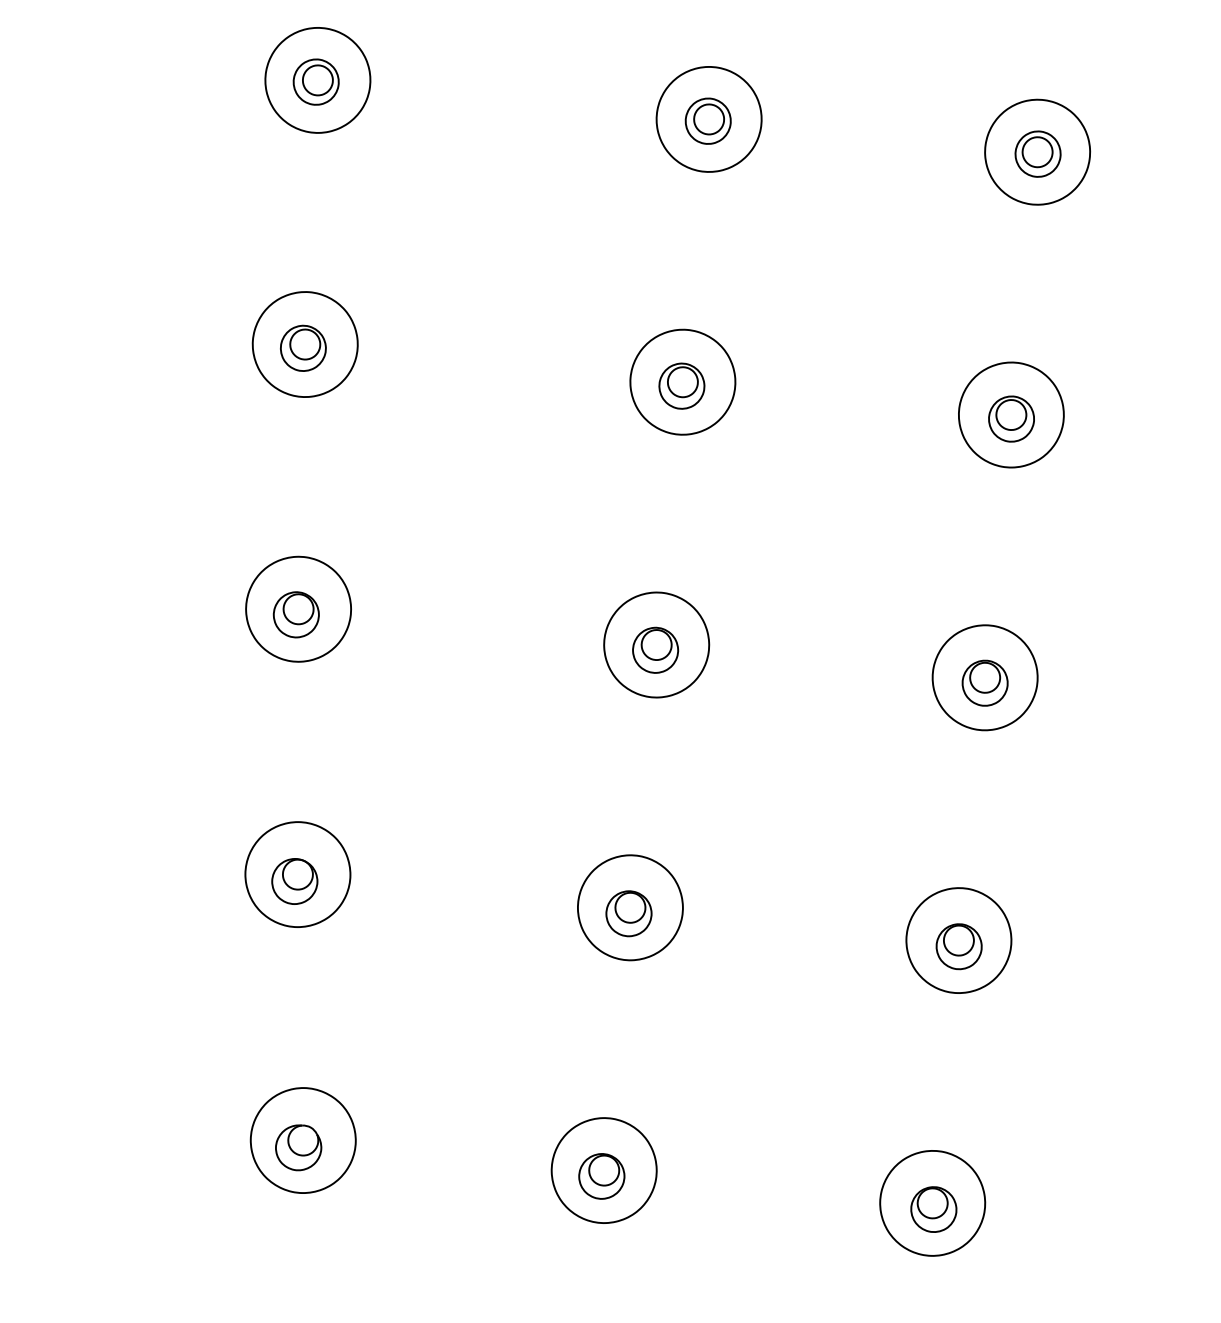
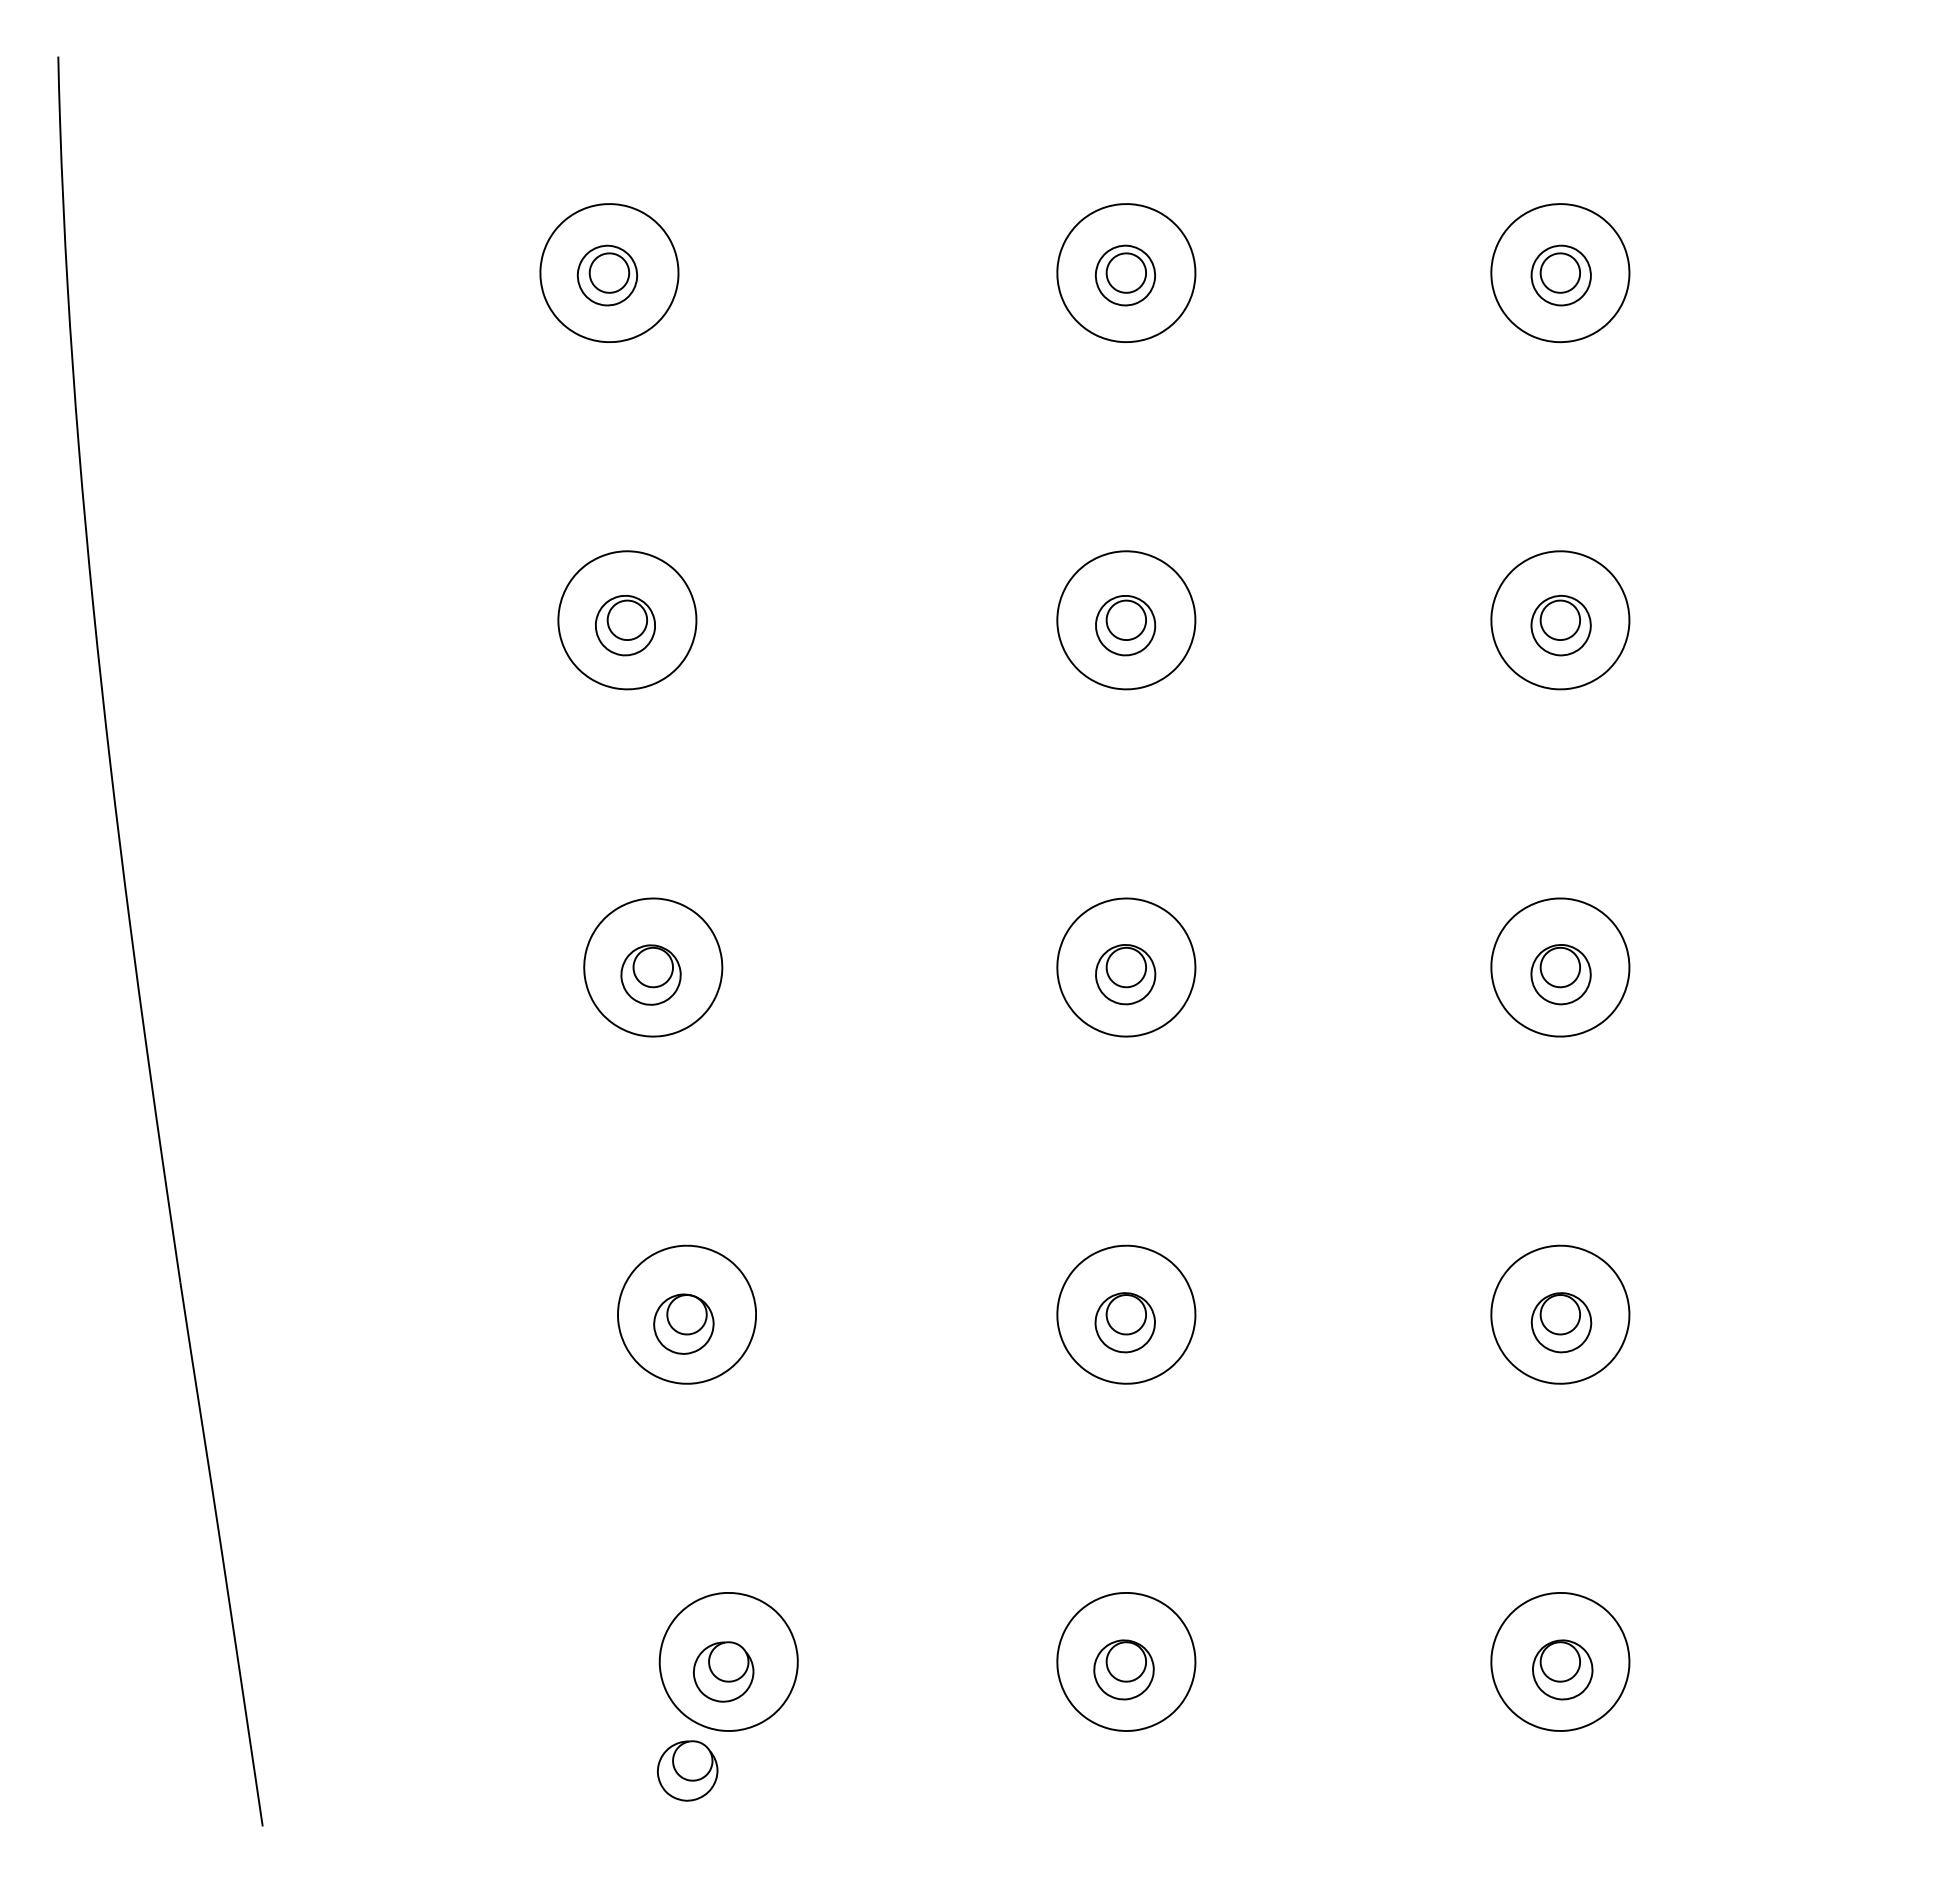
part: (263, 1219) -> (687, 1770), added

